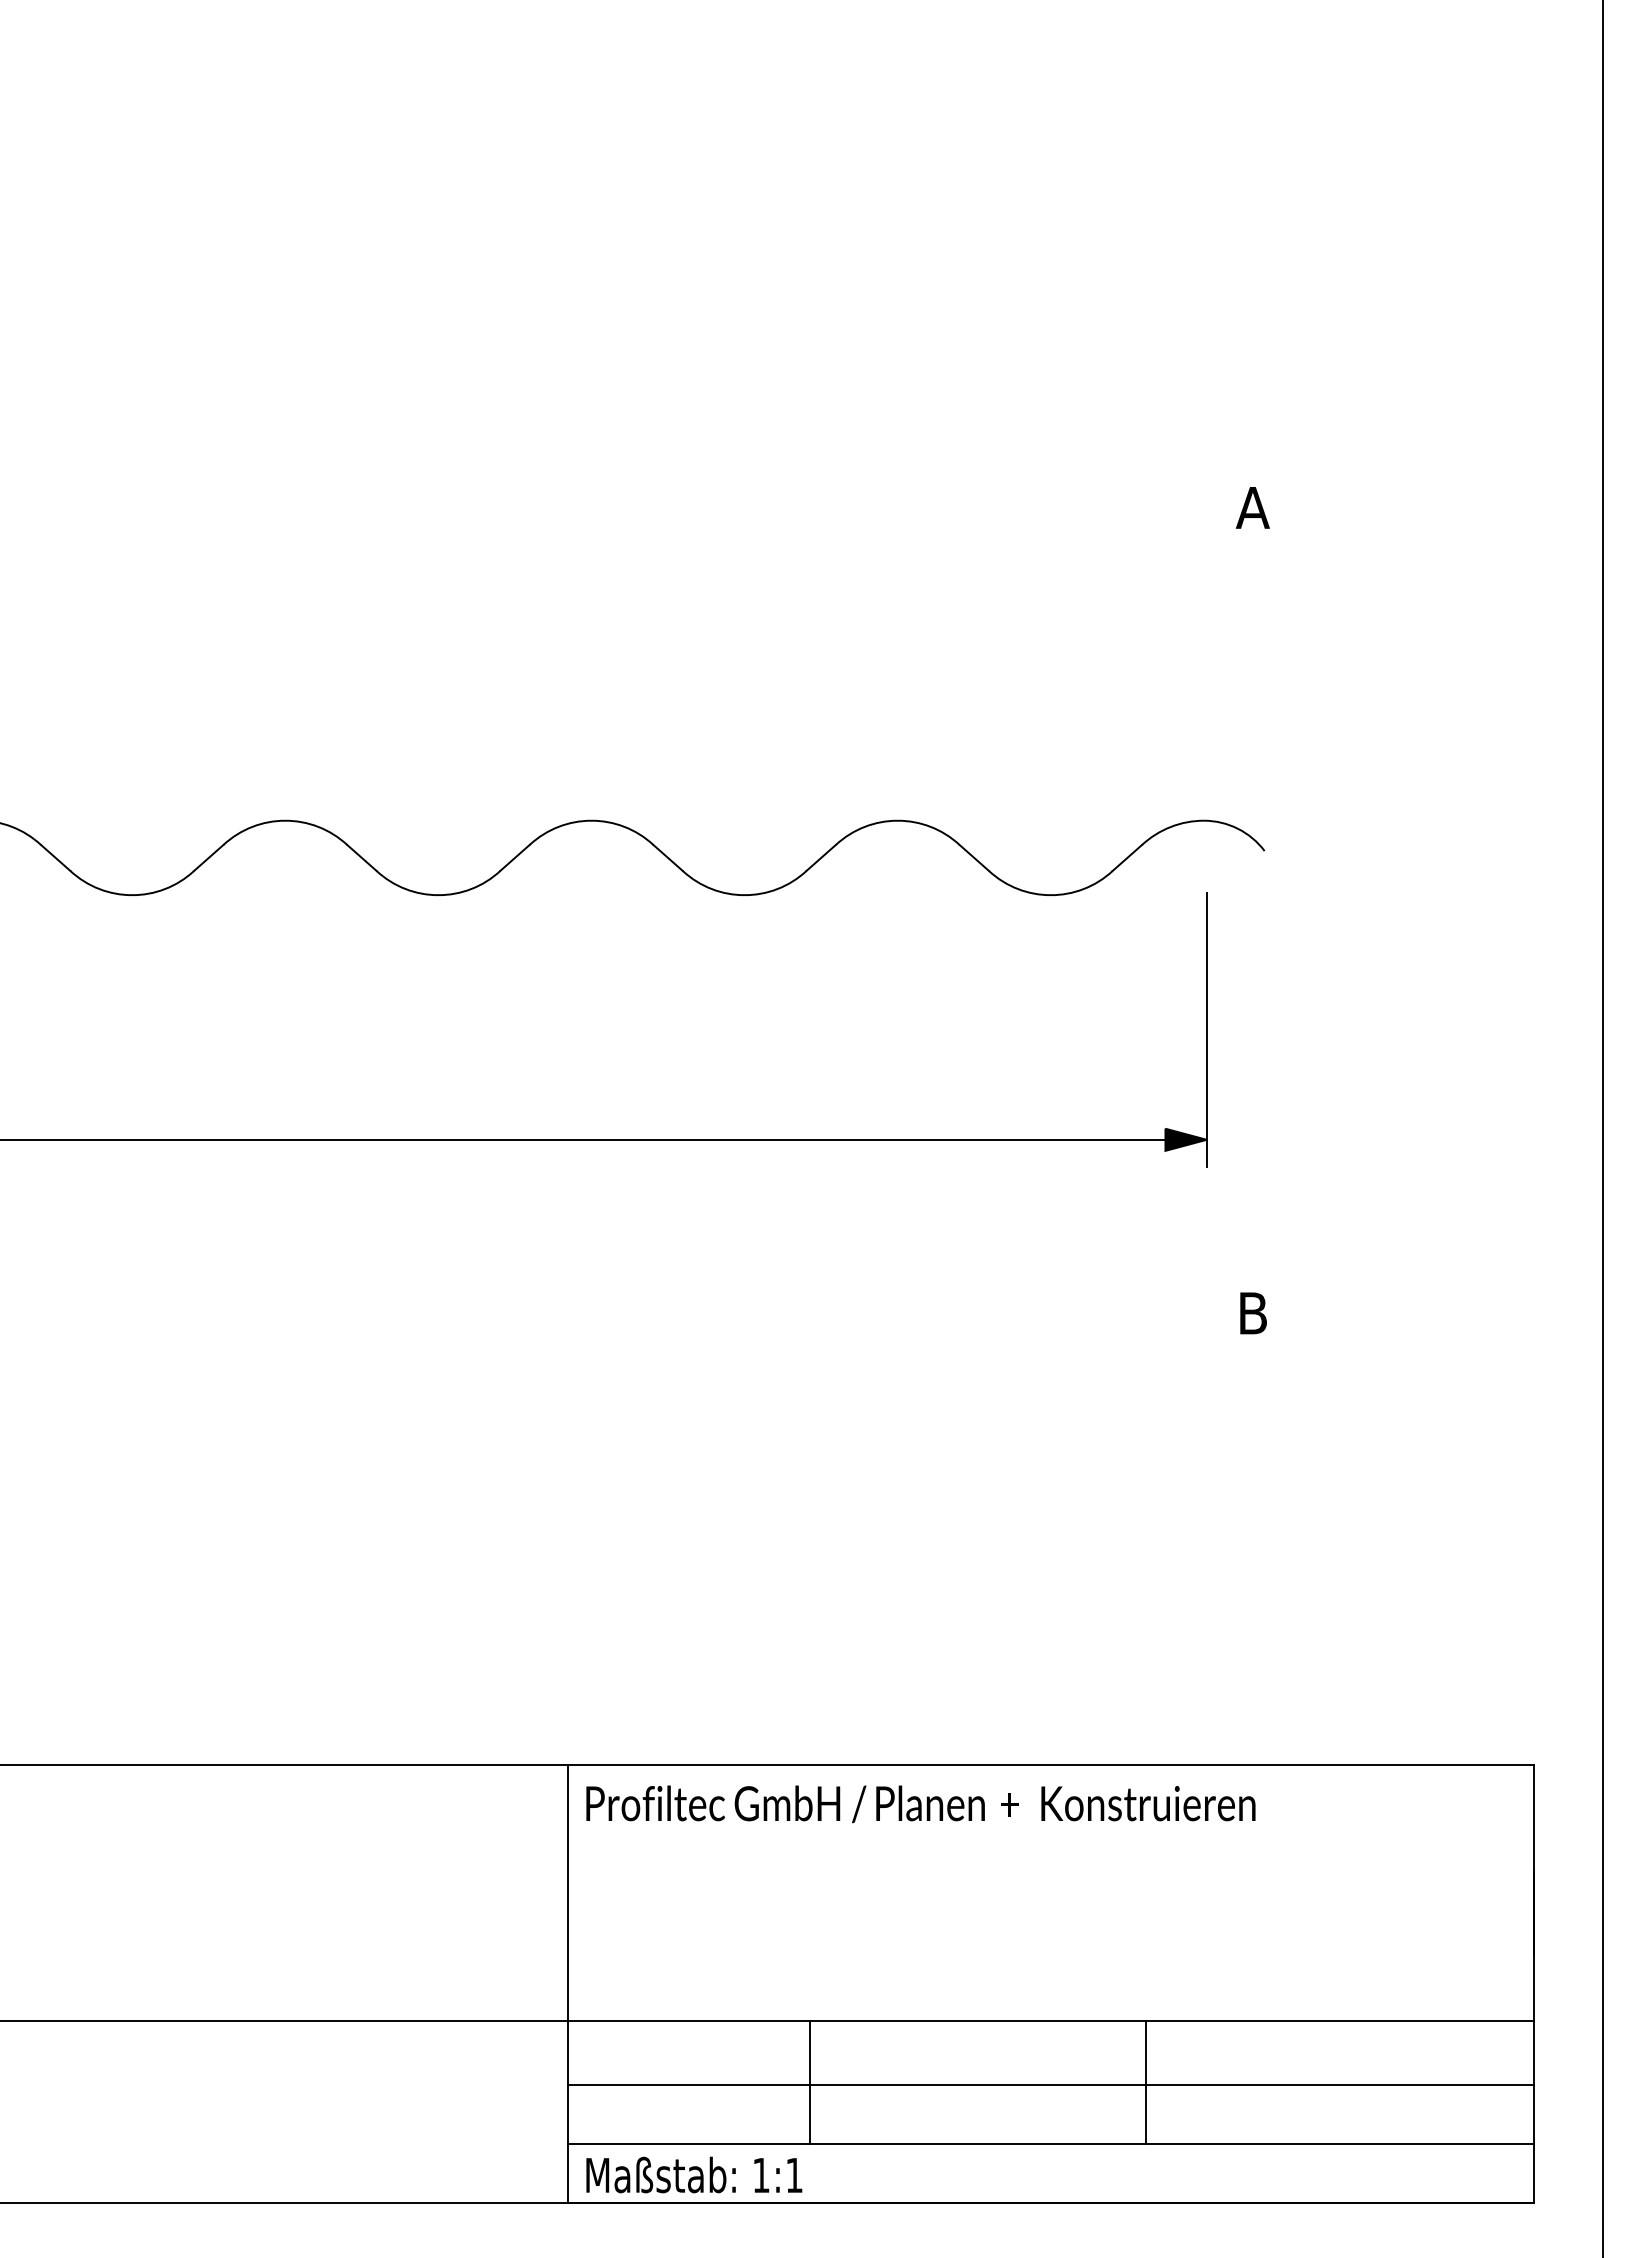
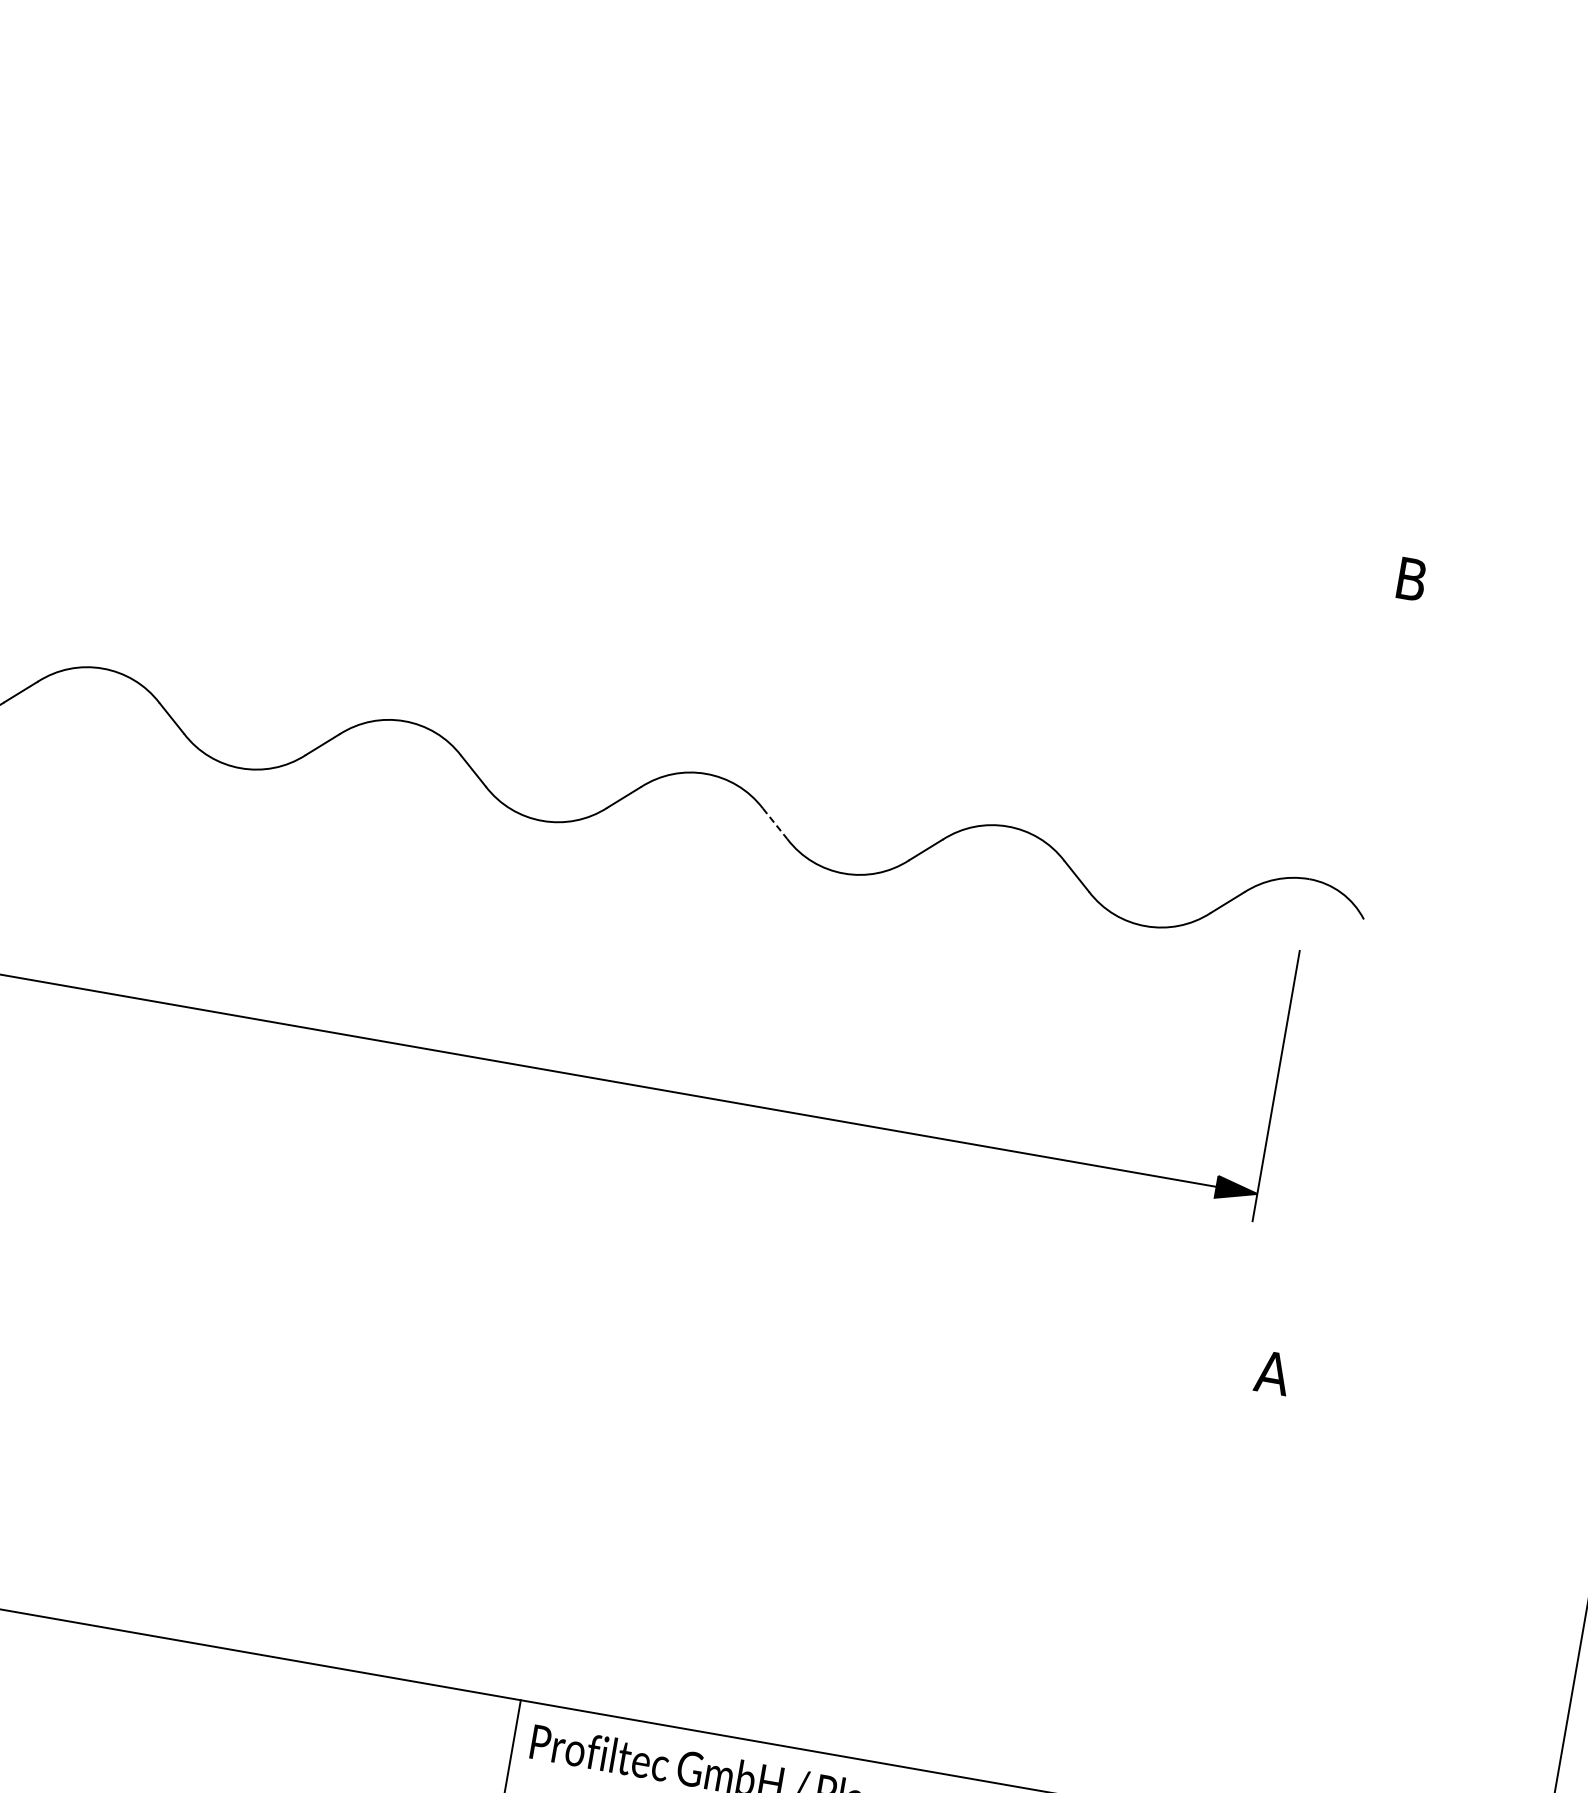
text: (1252, 507) -> (1411, 578), A -> B
line: (668, 857) -> (775, 823), solid -> dashed
text: (1252, 1313) -> (1272, 1372), B -> A

